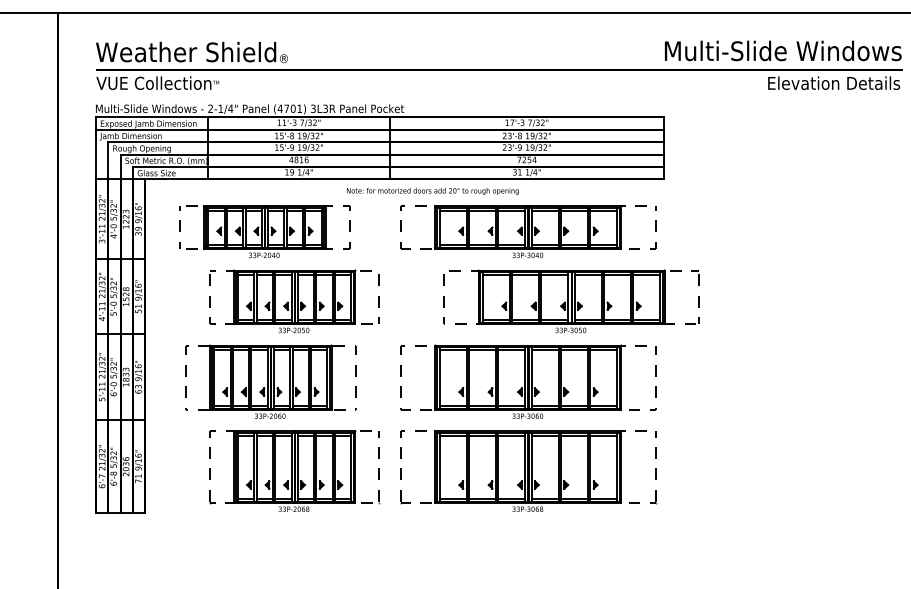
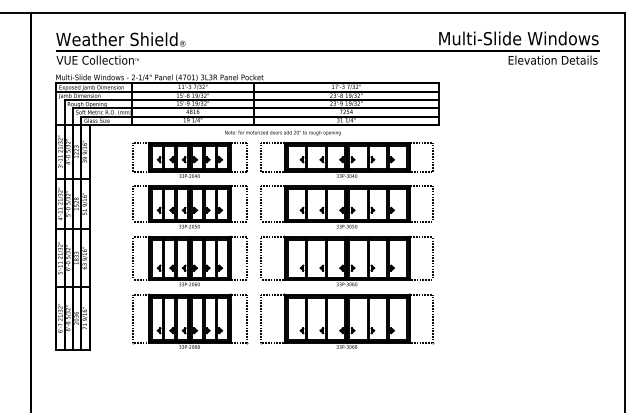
part: (264, 230) -> (189, 159), moved
part: (570, 300) -> (346, 206), moved
part: (270, 380) -> (189, 260), moved

